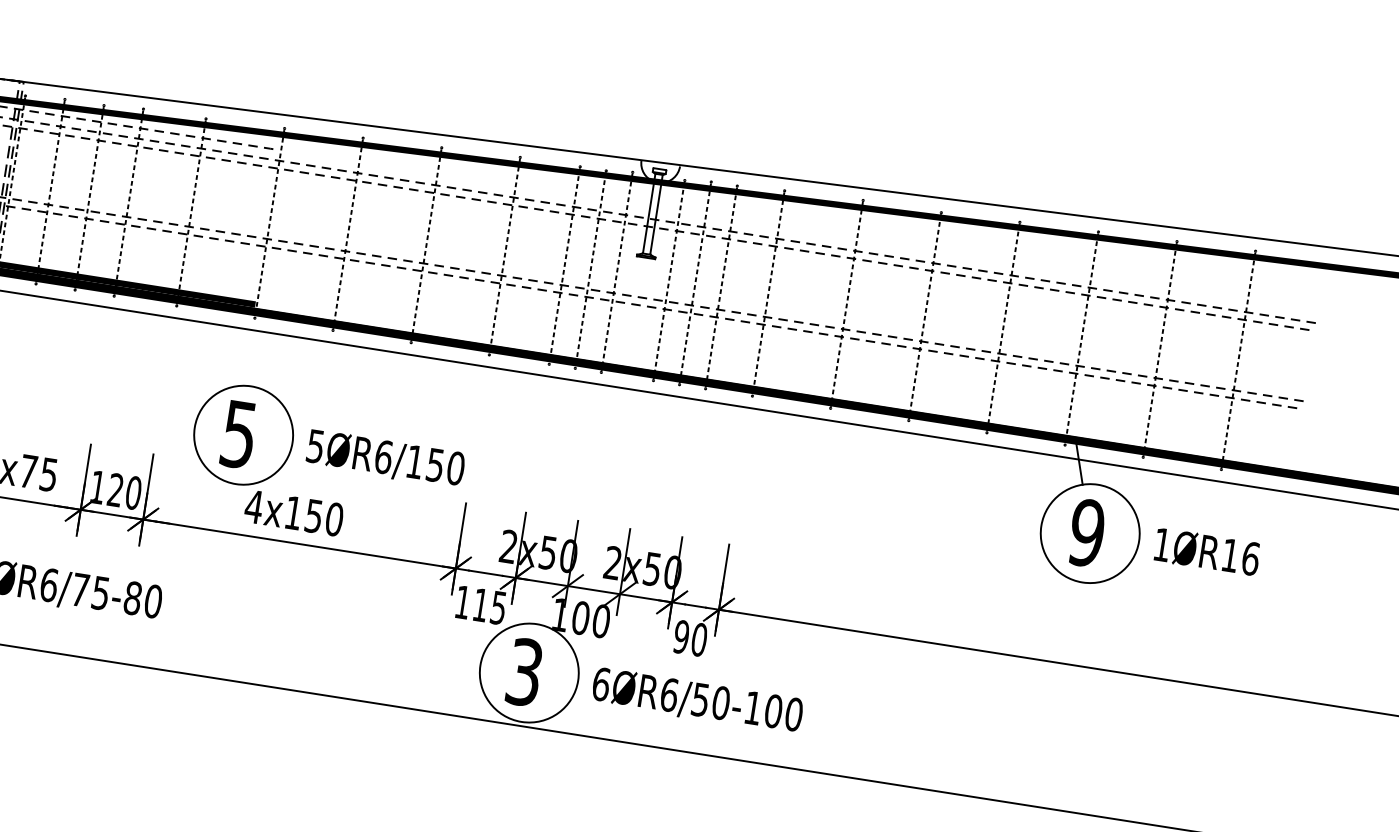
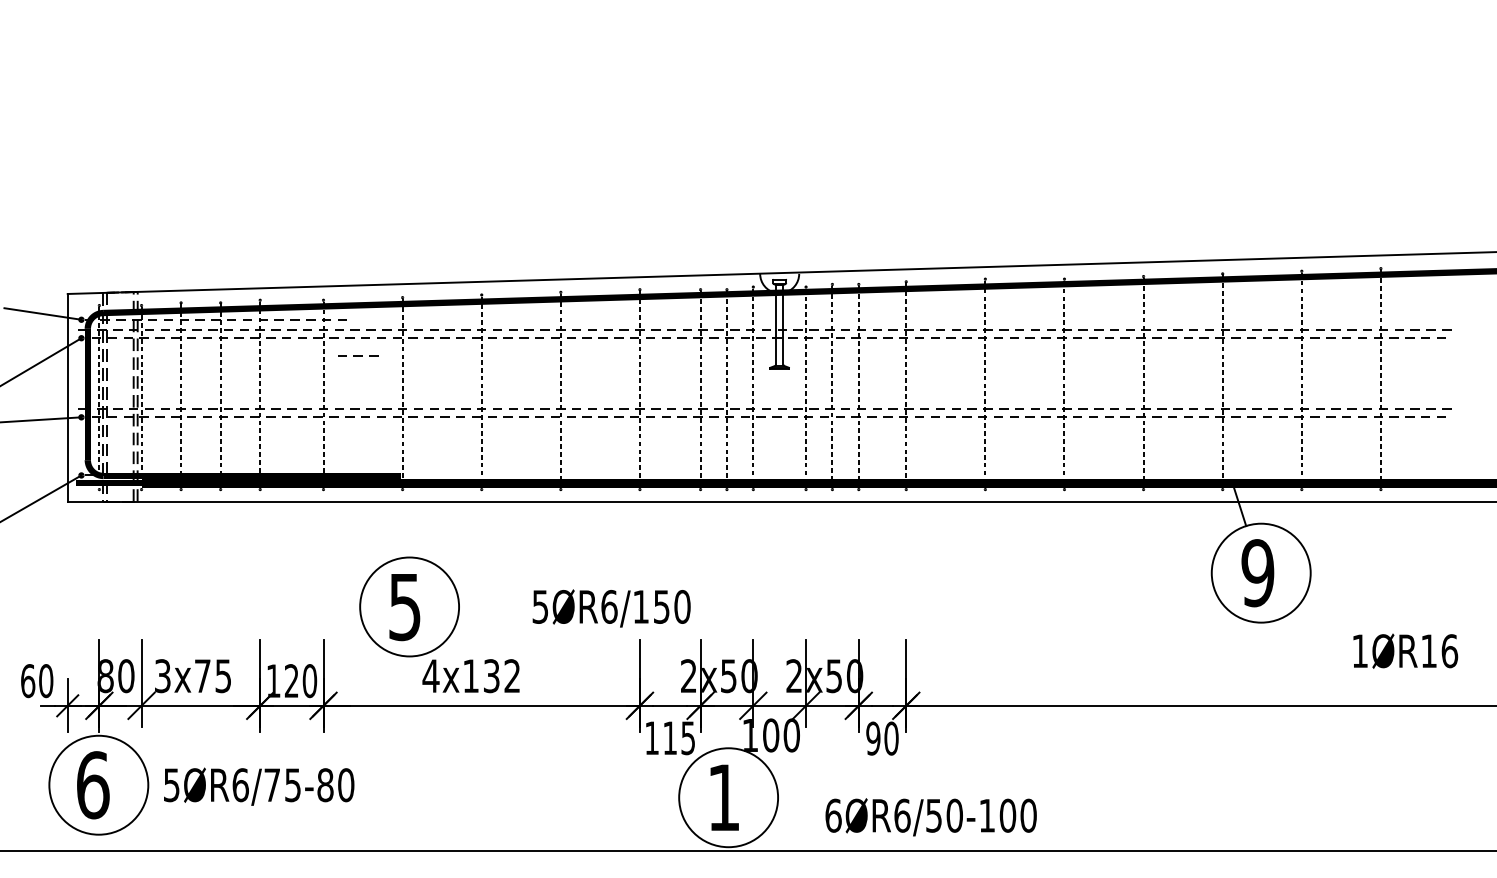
line: (253, 145) -> (358, 355), moved
text: (385, 459) -> (611, 608), moved
text: (324, 518) -> (502, 676), 4x150 -> 4x132
text: (1207, 551) -> (1405, 650), moved
text: (524, 672) -> (723, 797), 3 -> 1
text: (696, 701) -> (930, 817), moved

